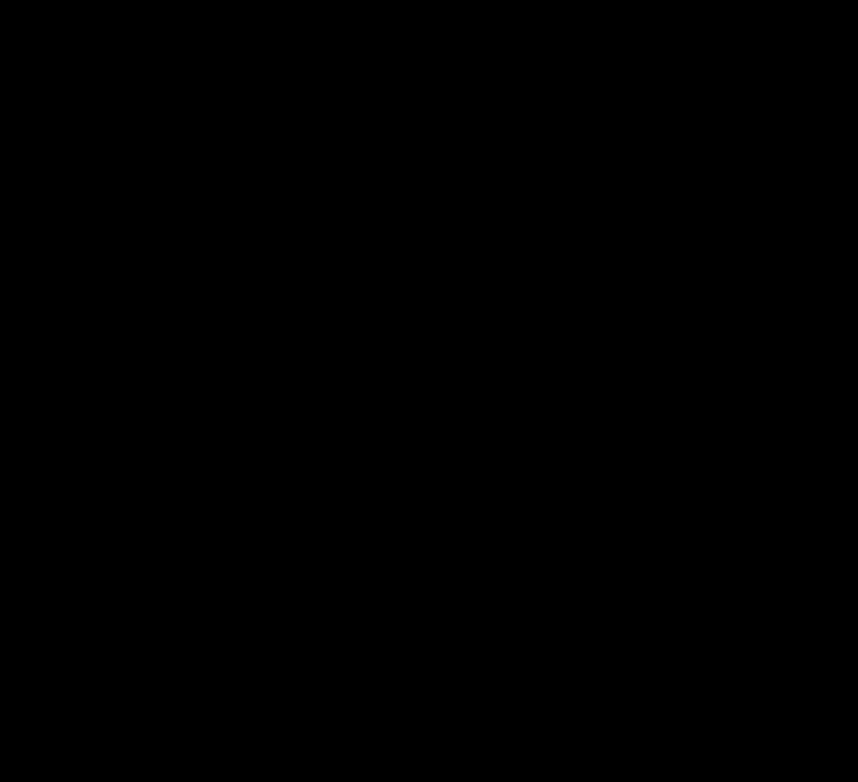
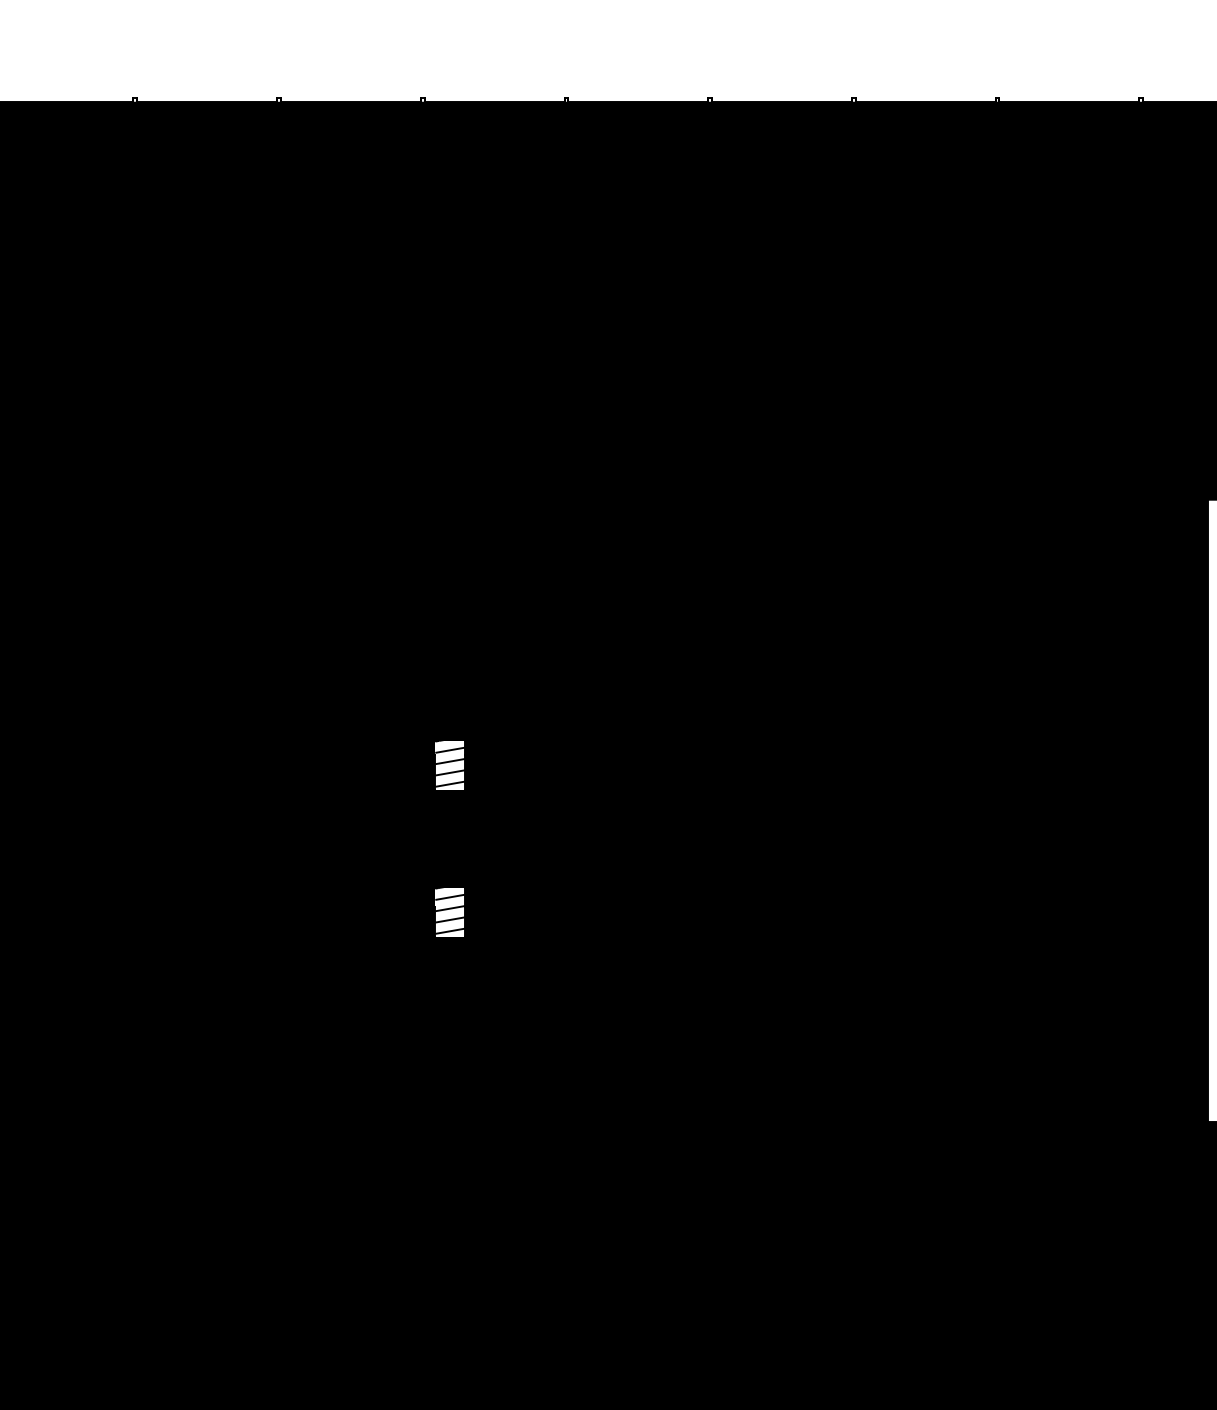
fill: (383, 353) -> (450, 764), removed
fill: (383, 461) -> (450, 912), removed

